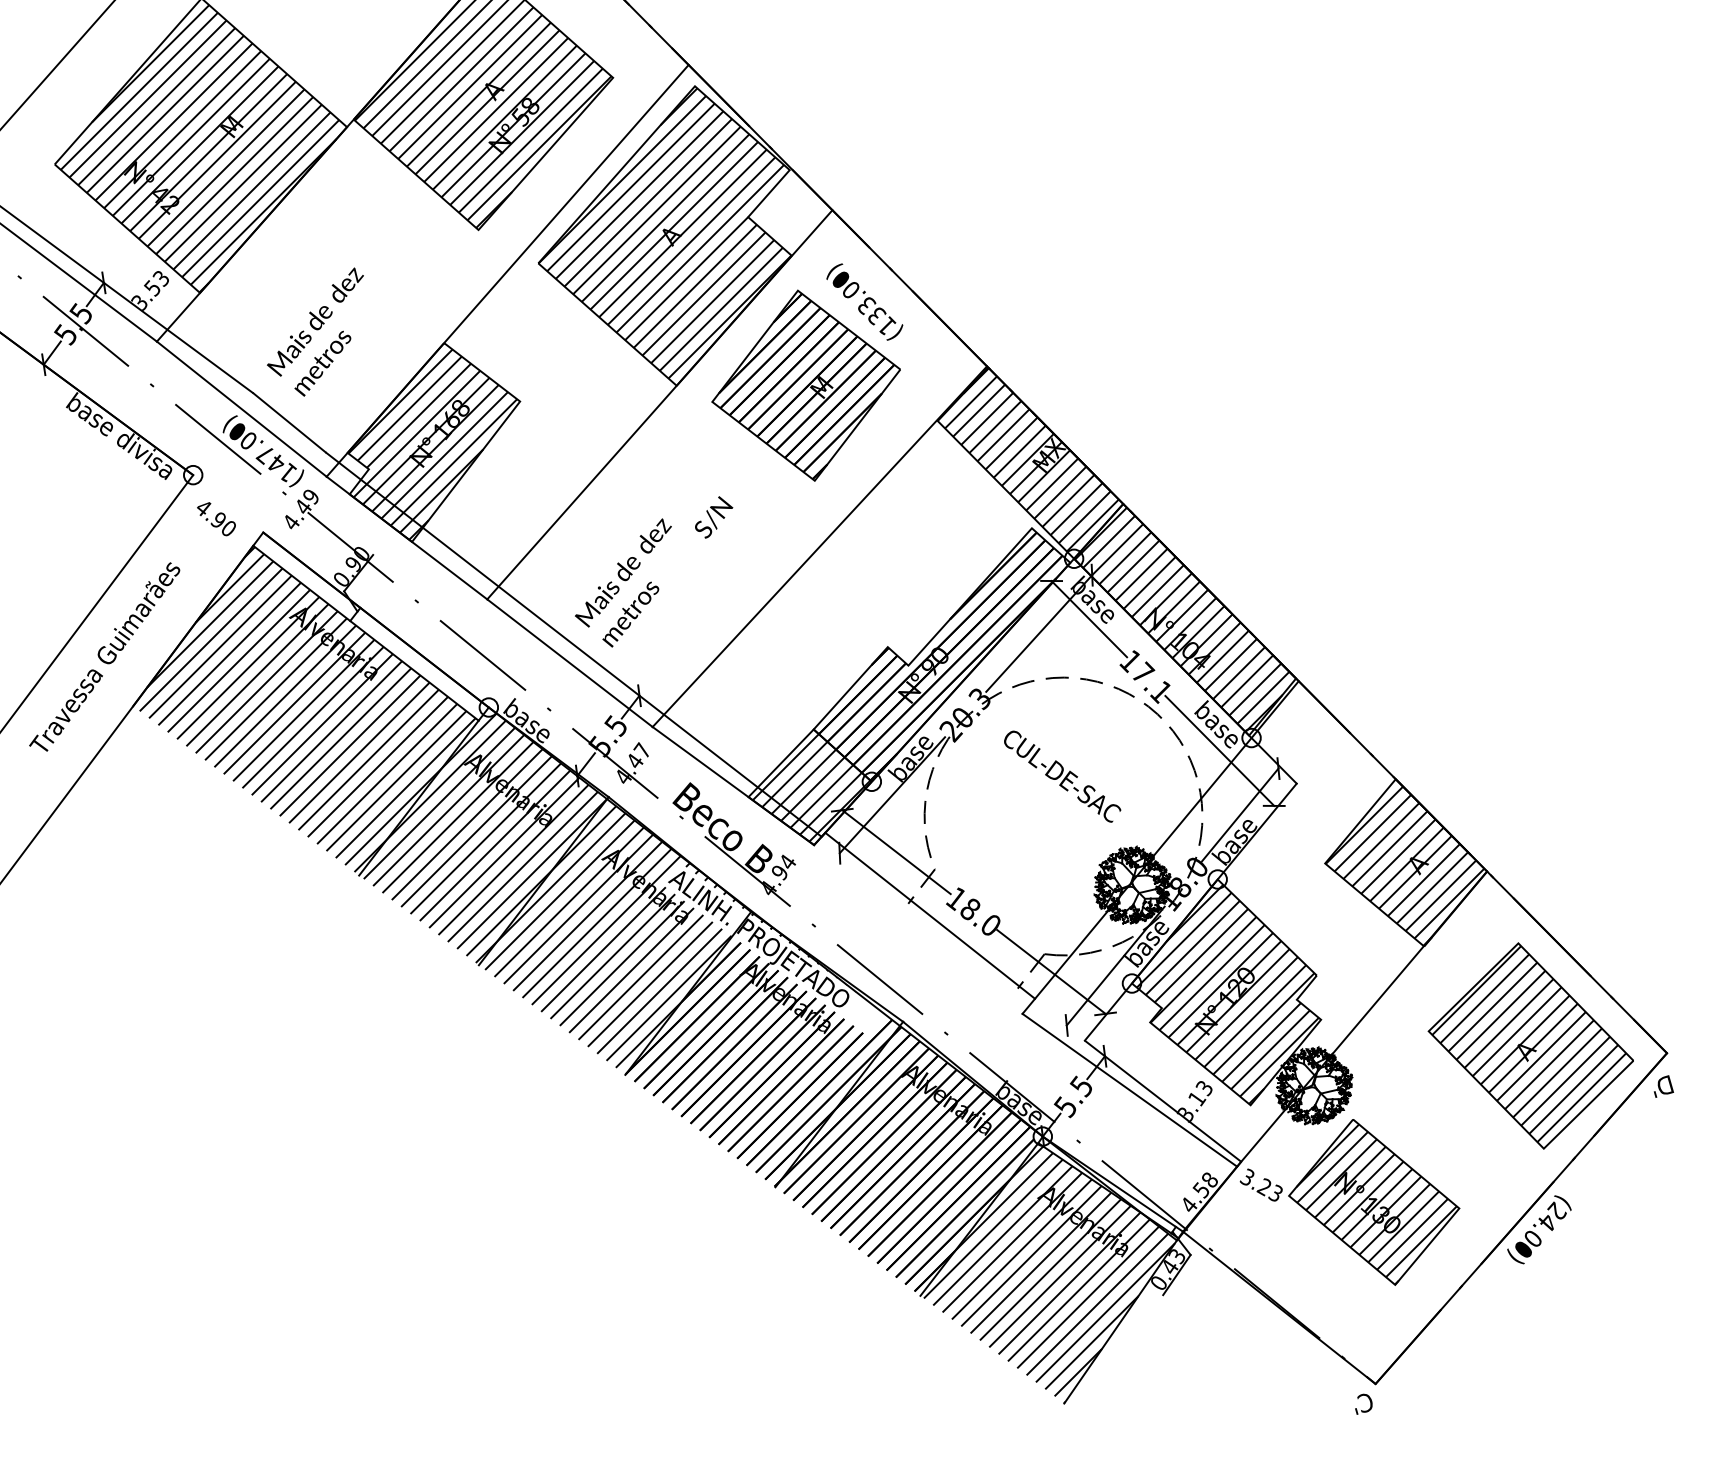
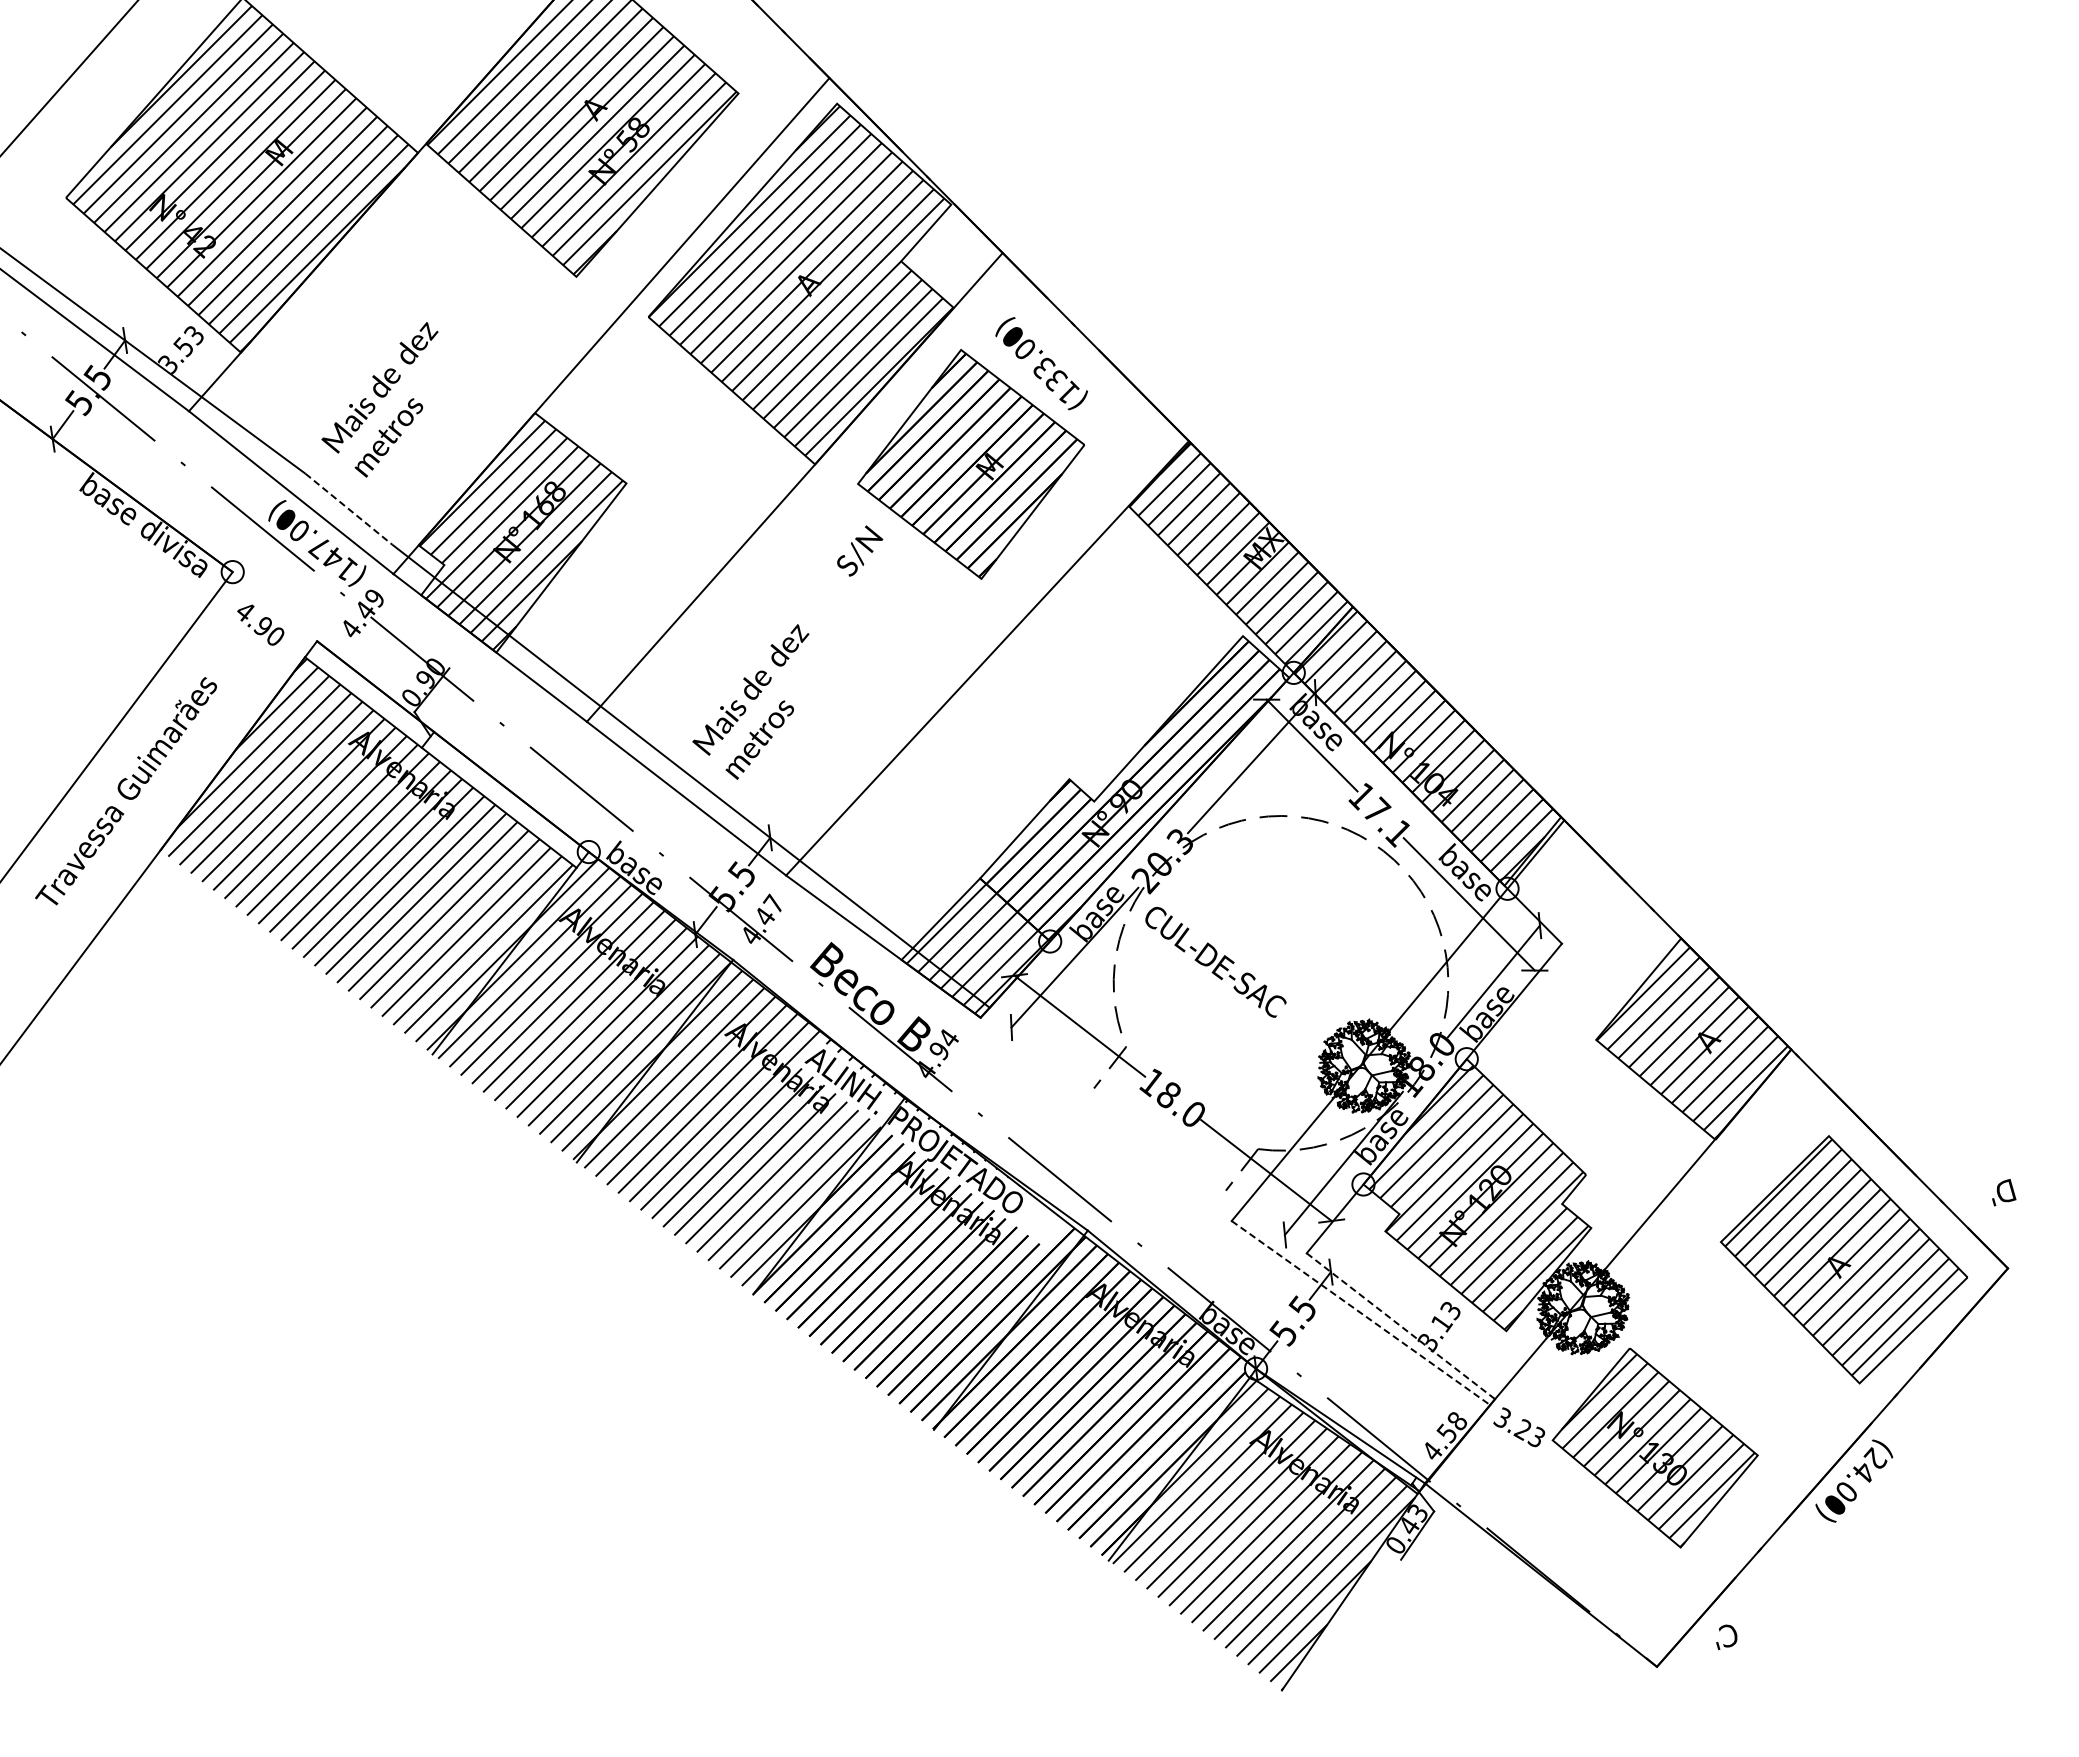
line: (289, 423) -> (348, 509), solid -> dashed
text: (714, 516) -> (860, 550), moved
text: (1062, 775) -> (1215, 961), moved
line: (930, 915) -> (1120, 1102), removed
text: (1664, 1086) -> (2004, 1192), moved
line: (1129, 1090) -> (1360, 1313), solid -> dashed
line: (1163, 1101) -> (1401, 1326), solid -> dashed
text: (1363, 1404) -> (1726, 1637), moved

